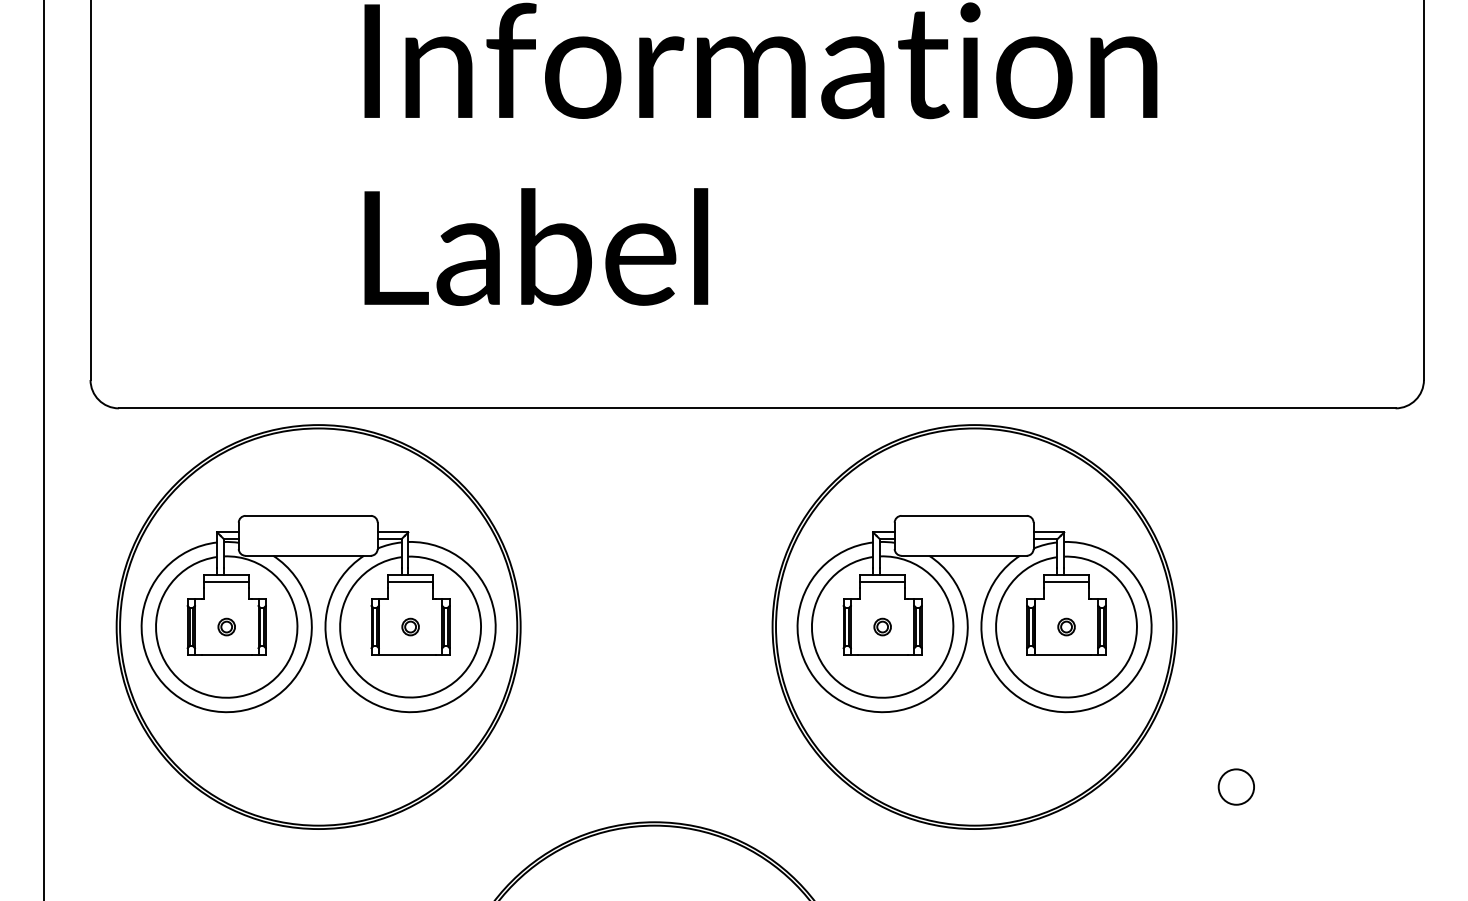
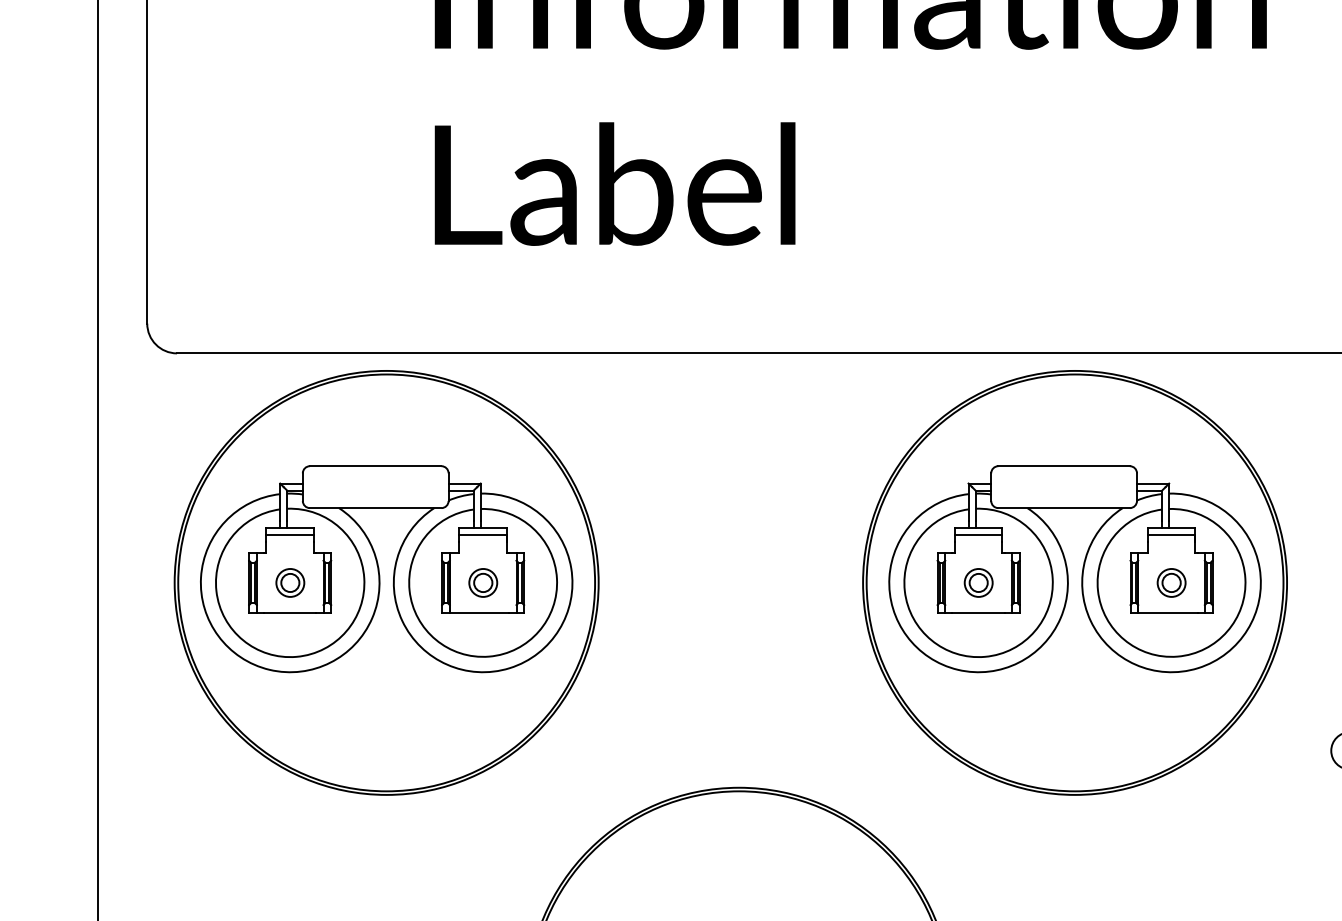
part: (226, 626) -> (289, 582), size x1.6
part: (410, 626) -> (483, 582), size x1.6
part: (882, 626) -> (978, 582), size x1.6
part: (1066, 626) -> (1171, 582), size x1.6

